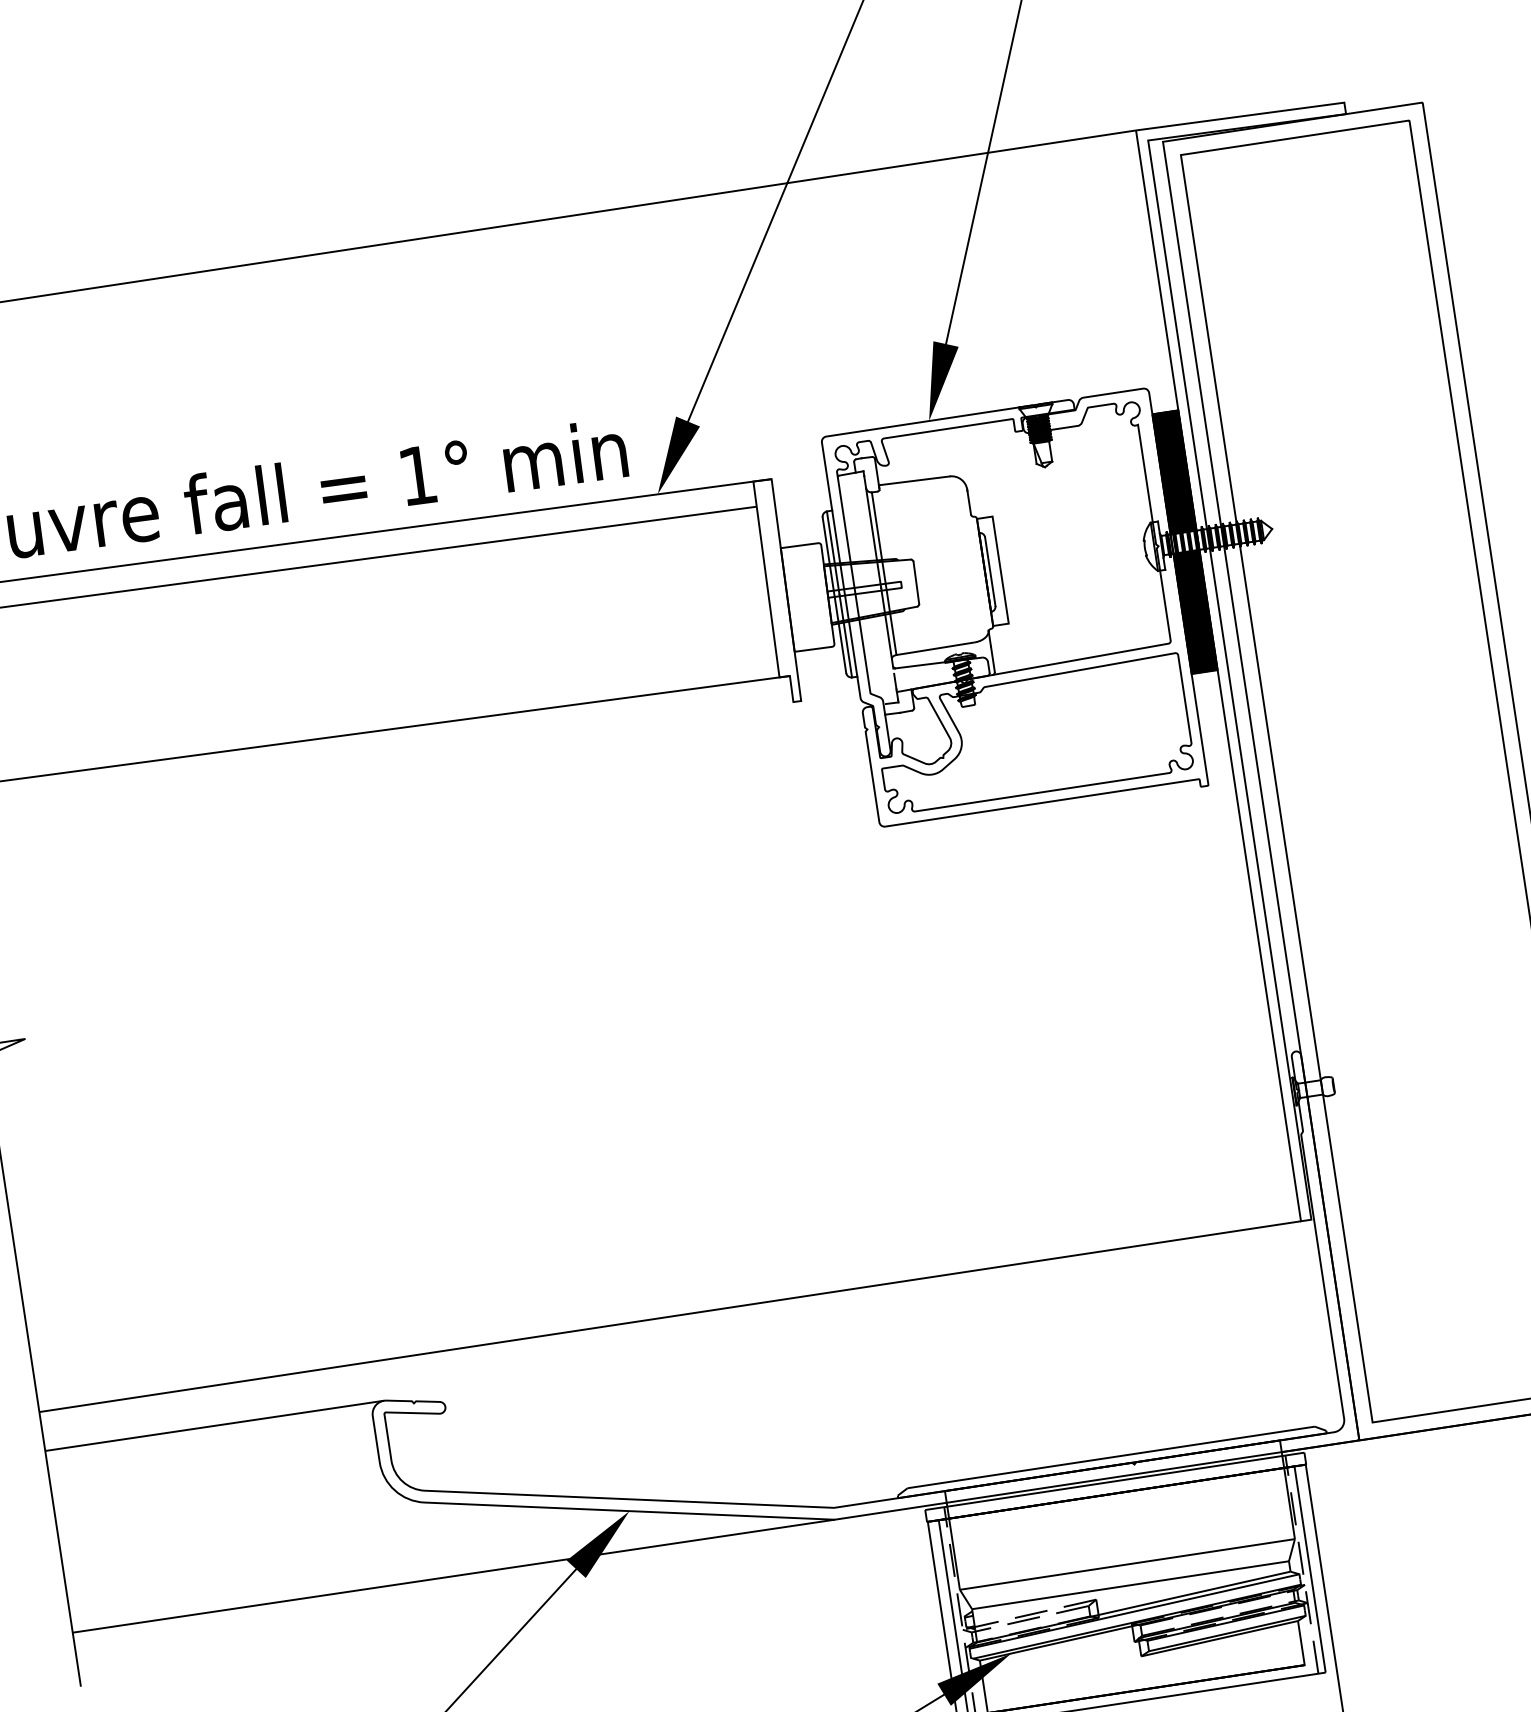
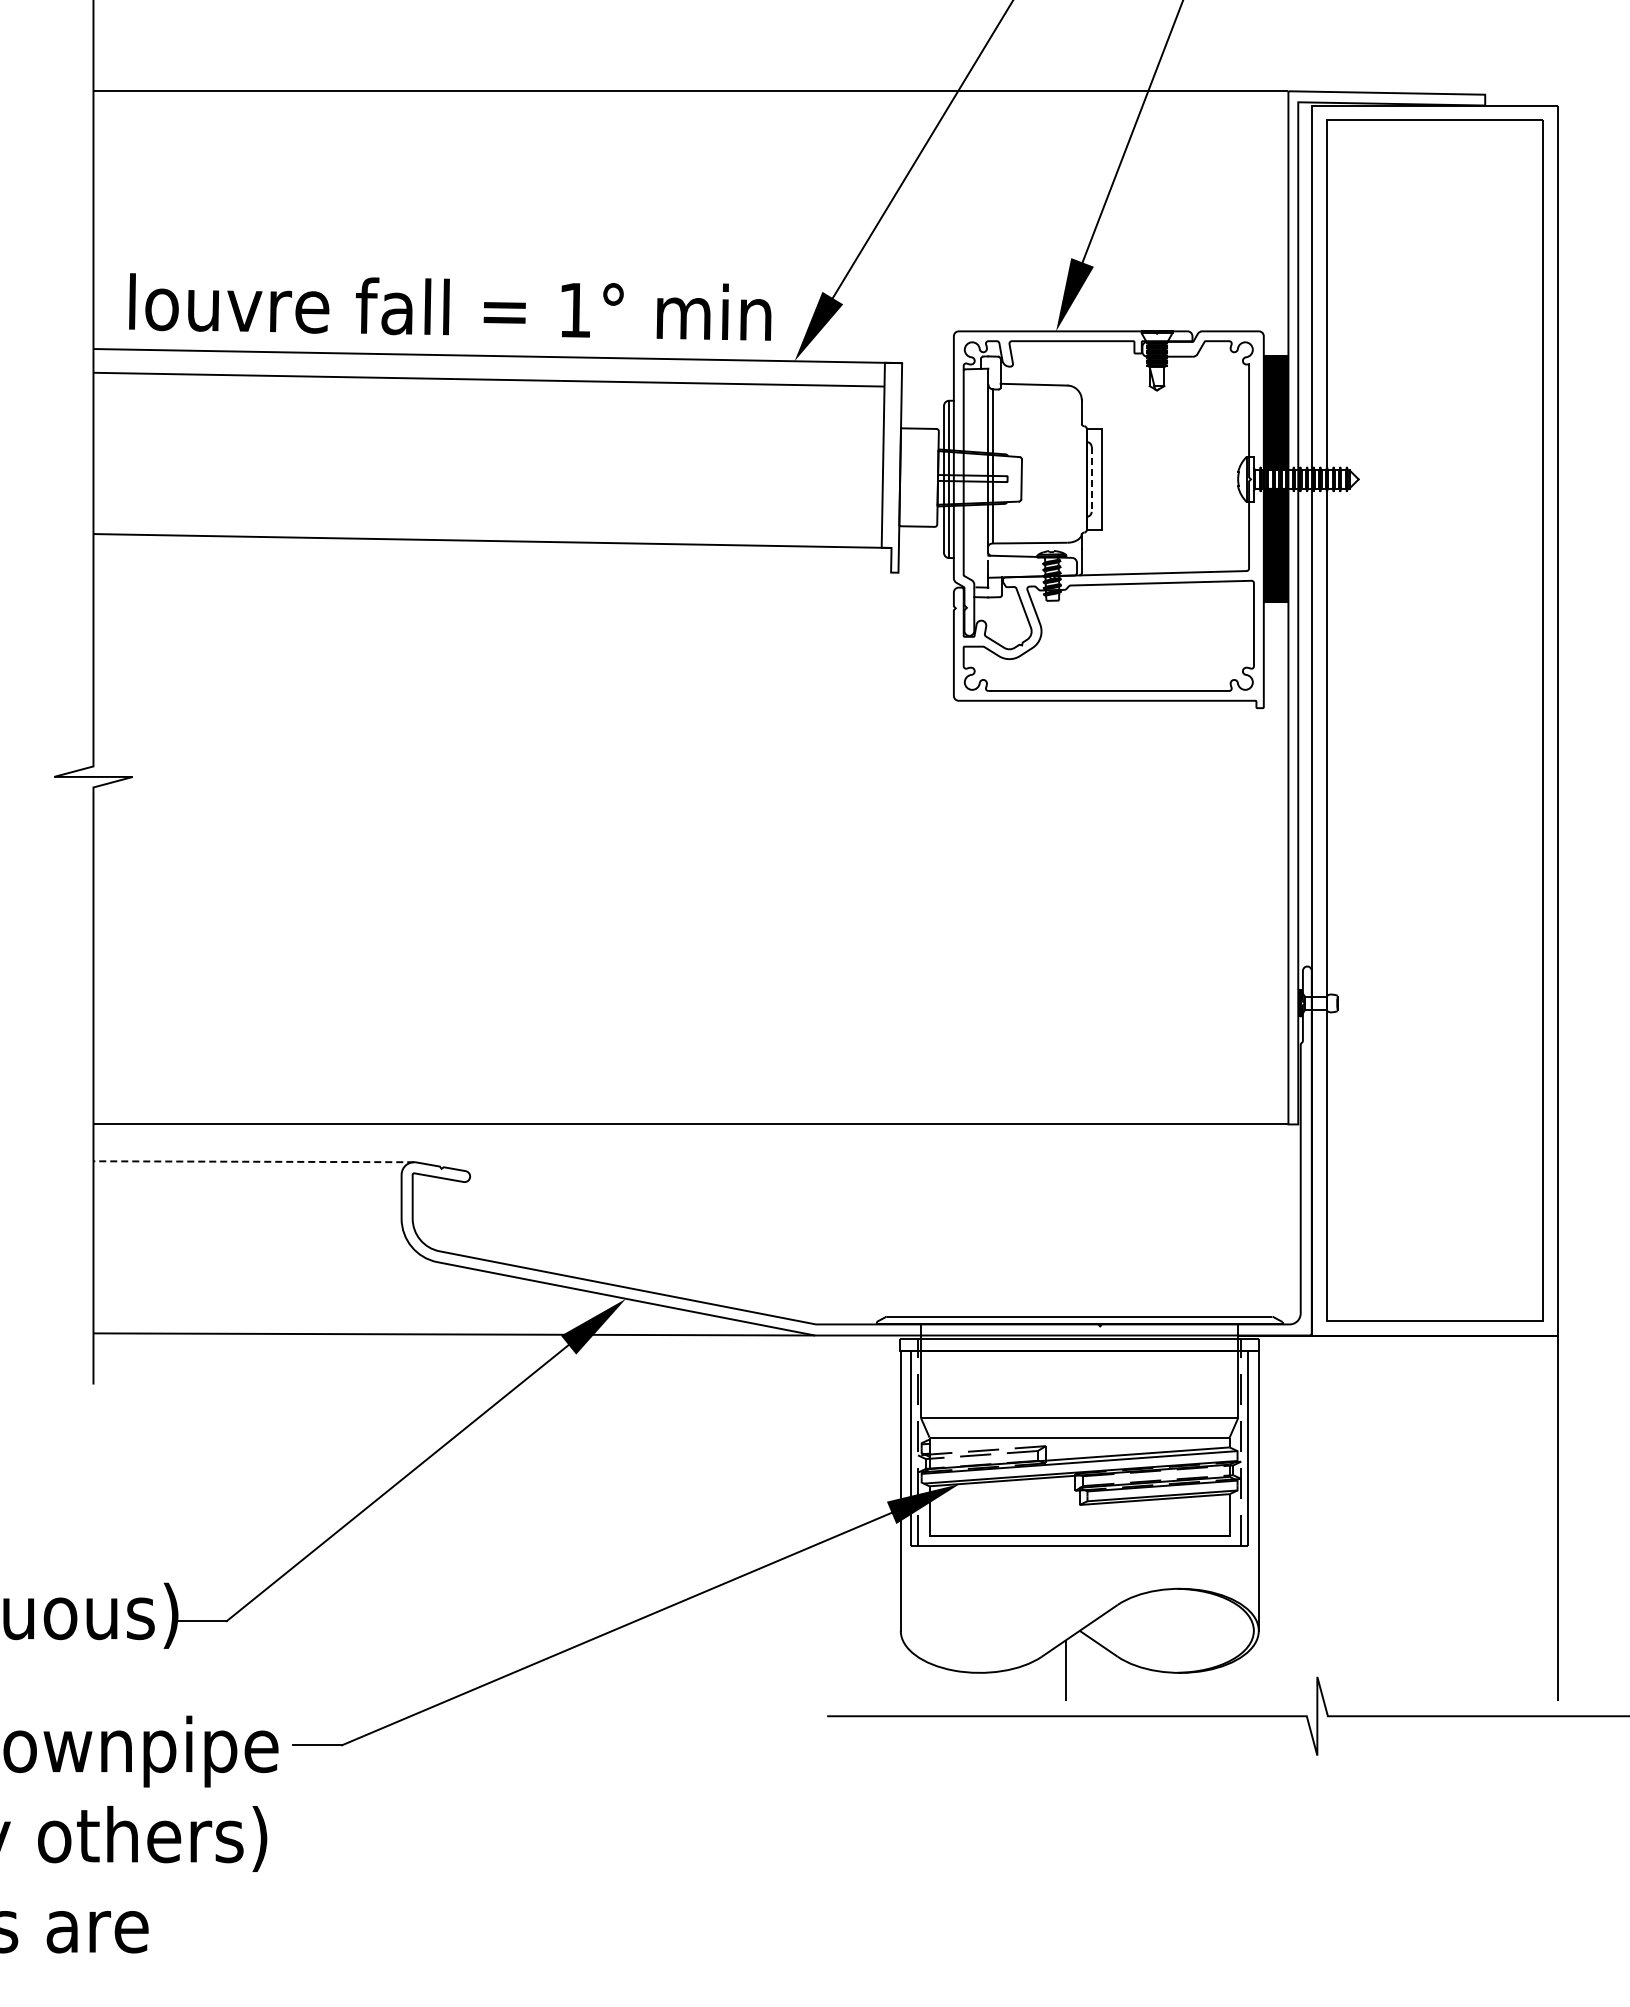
line: (990, 571) -> (1091, 479), solid -> dashed
line: (214, 1425) -> (253, 1161), solid -> dashed

